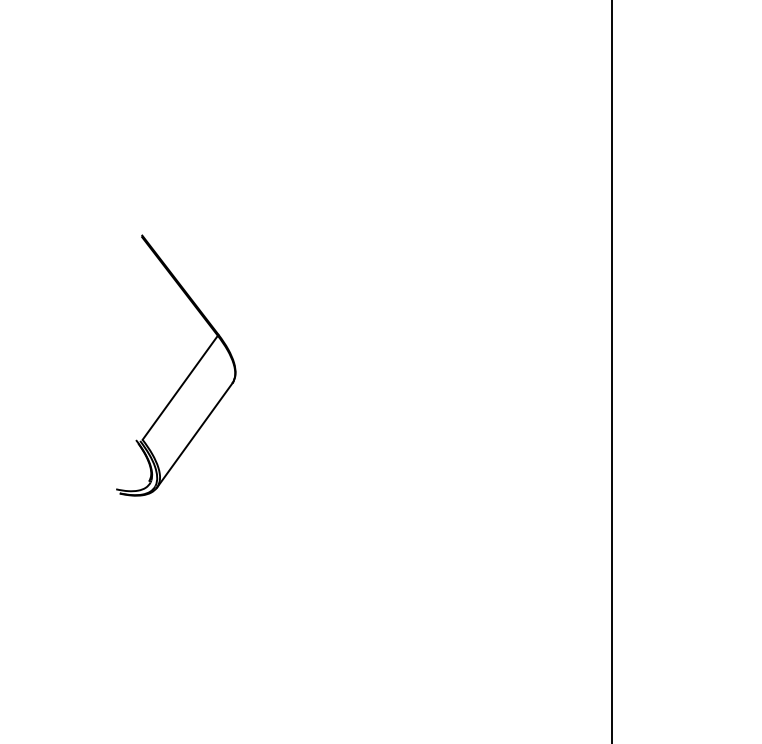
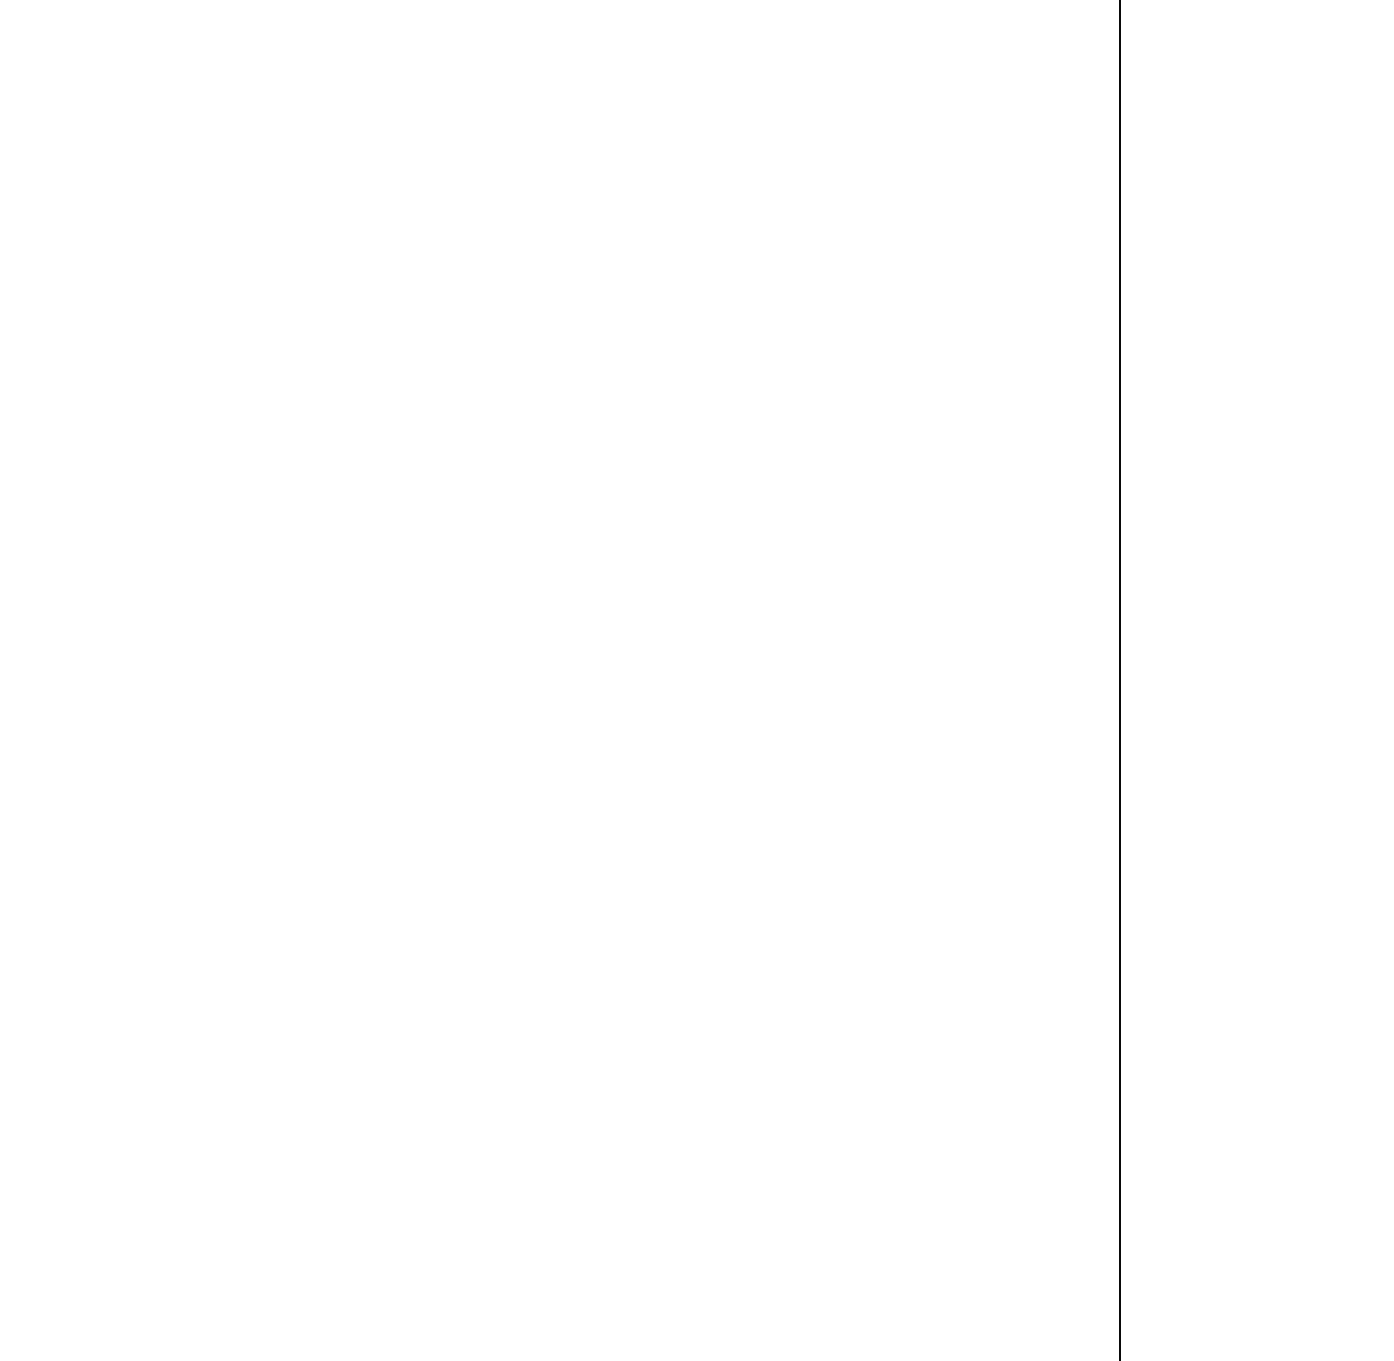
part: (188, 374) -> (344, 685), removed

